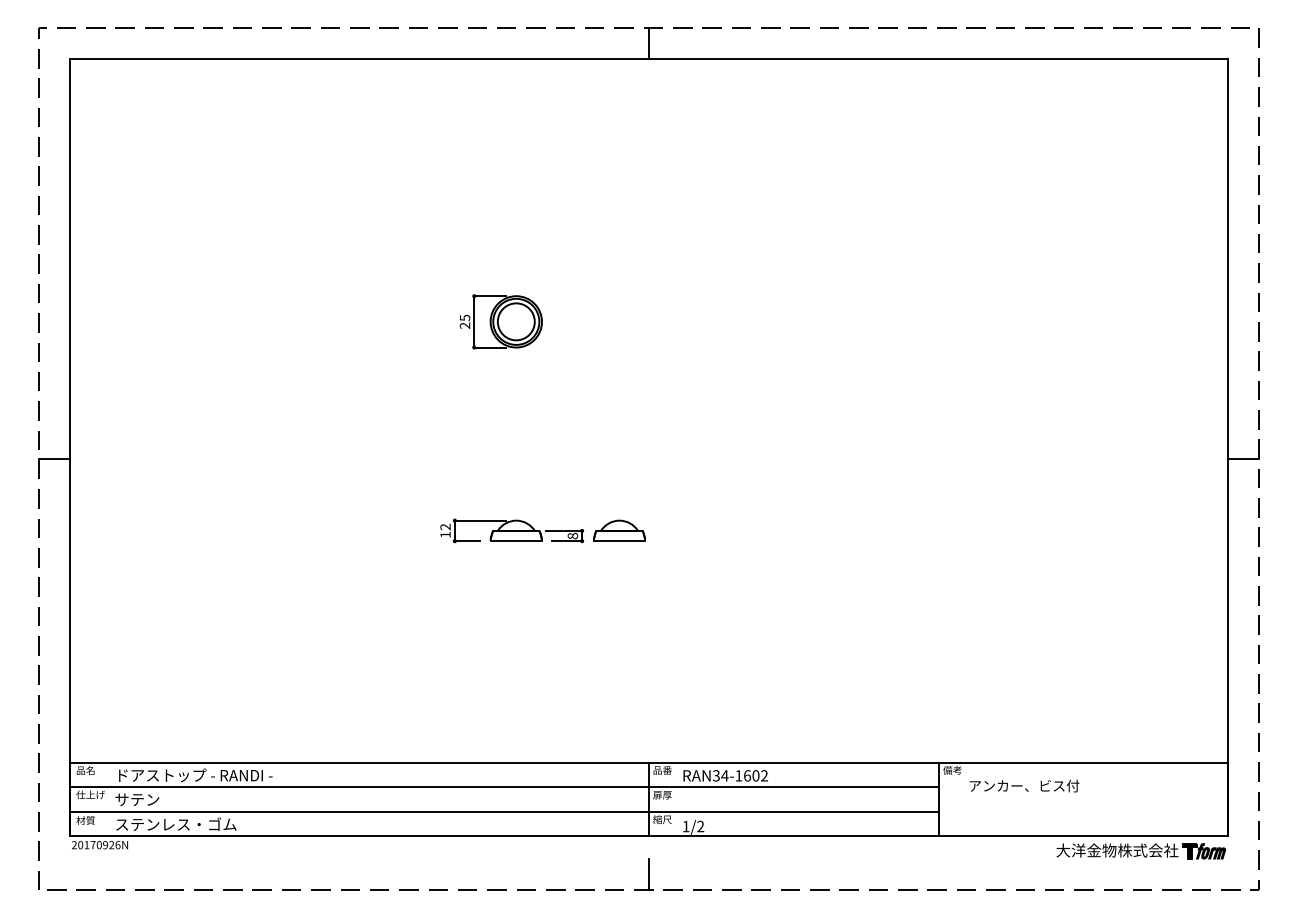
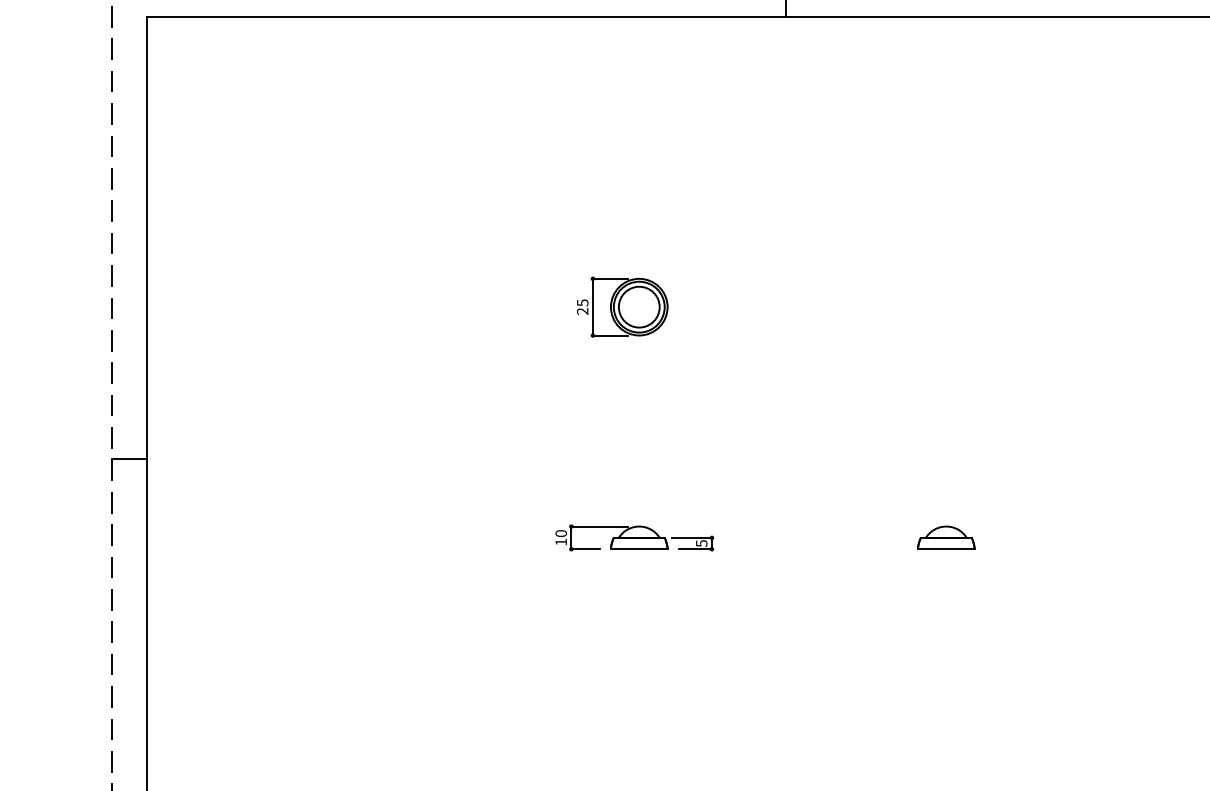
text: (445, 526) -> (561, 533), 12 -> 10
part: (619, 530) -> (946, 537), moved
text: (572, 535) -> (701, 542), 8 -> 5

